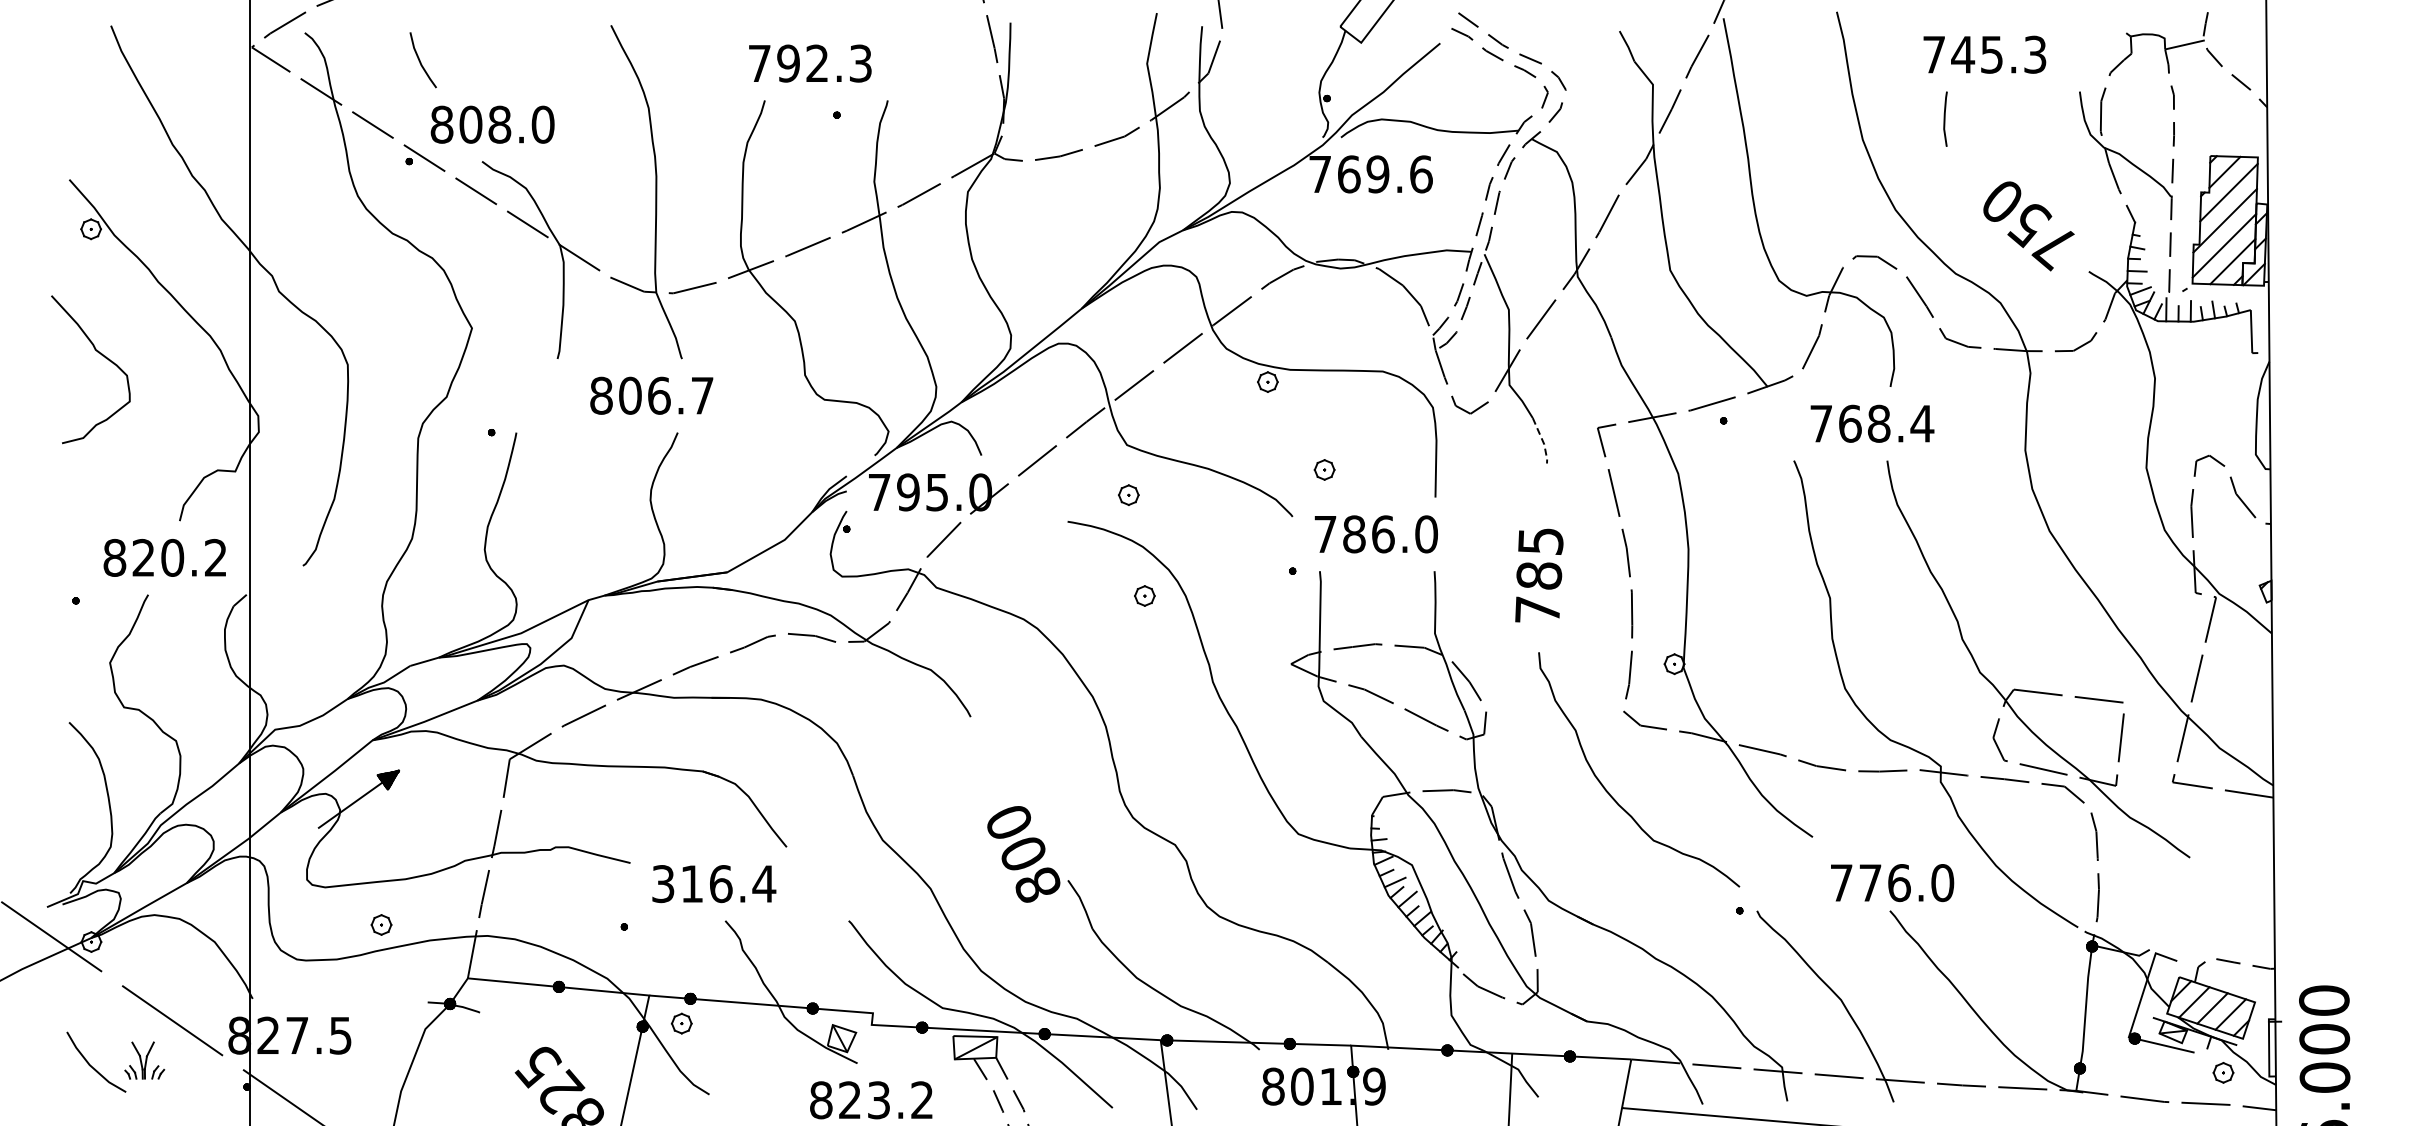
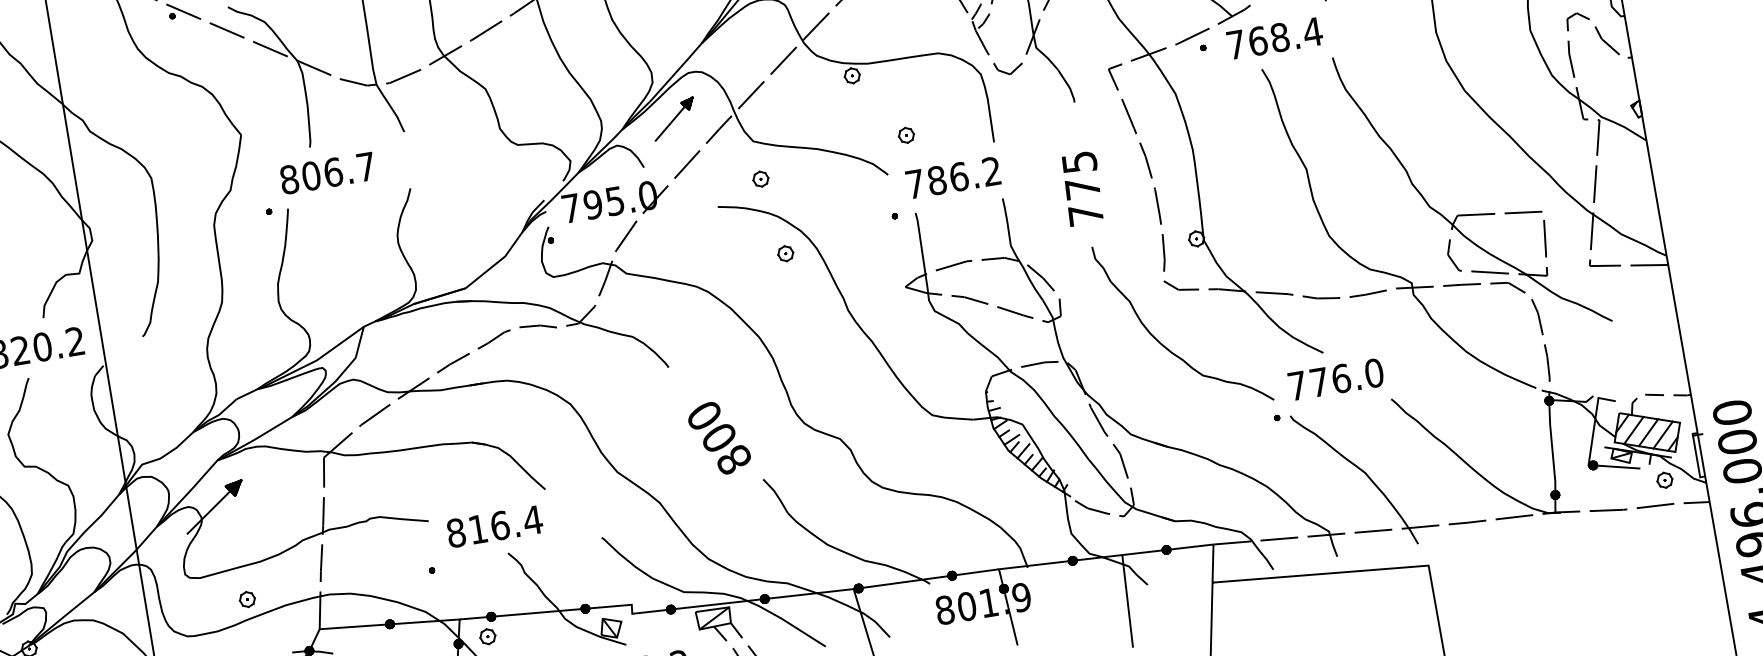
text: (651, 395) -> (327, 173), moved
part: (1030, 399) -> (674, 118), added
text: (1872, 423) -> (1274, 38), moved
line: (1543, 441) -> (1069, 86), dashed -> solid
text: (1426, 534) -> (991, 171), 786.0 -> 786.2
text: (1539, 575) -> (1082, 188), 785 -> 775
text: (1023, 854) -> (719, 438), moved
text: (1892, 883) -> (1336, 379), moved
text: (663, 884) -> (456, 533), 316.4 -> 816.4

